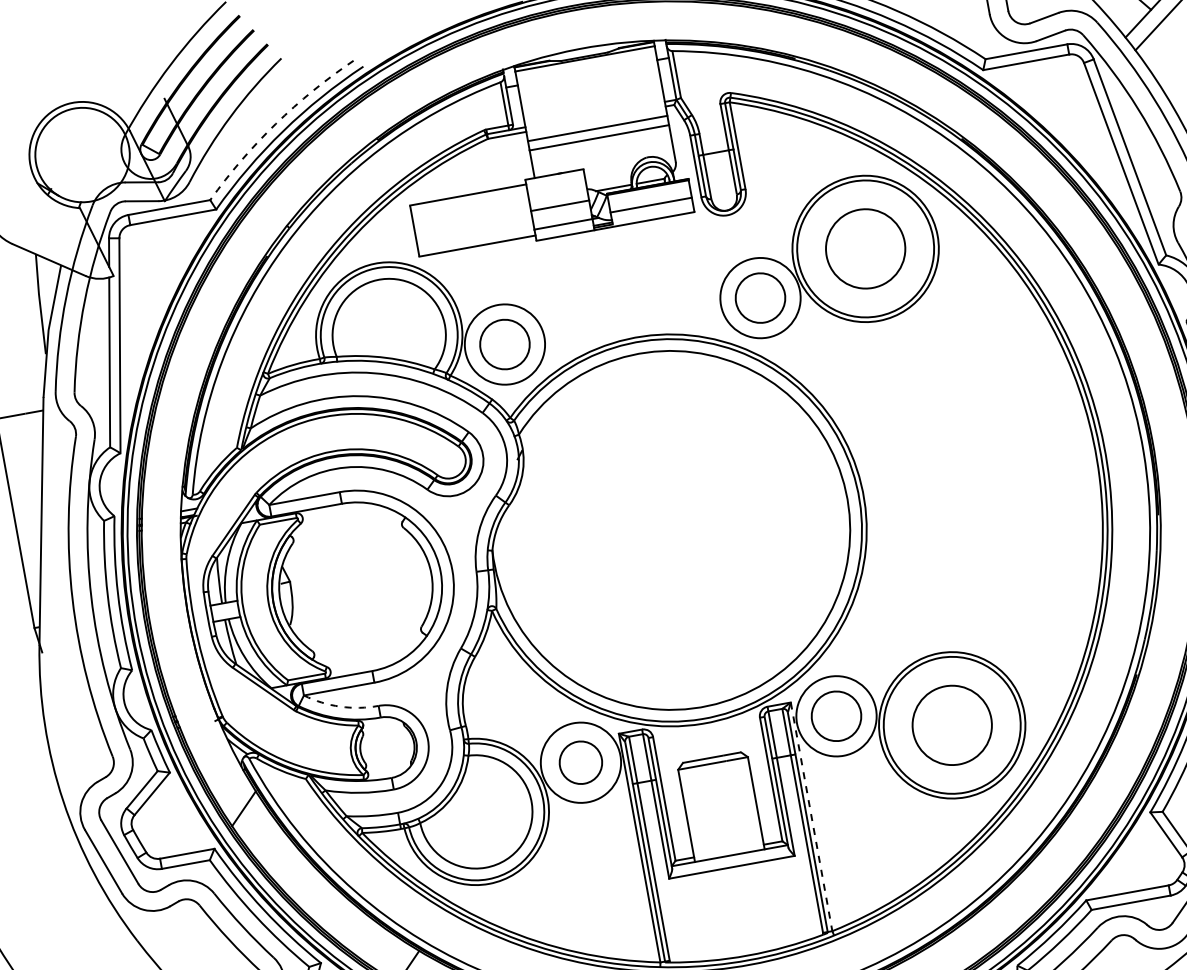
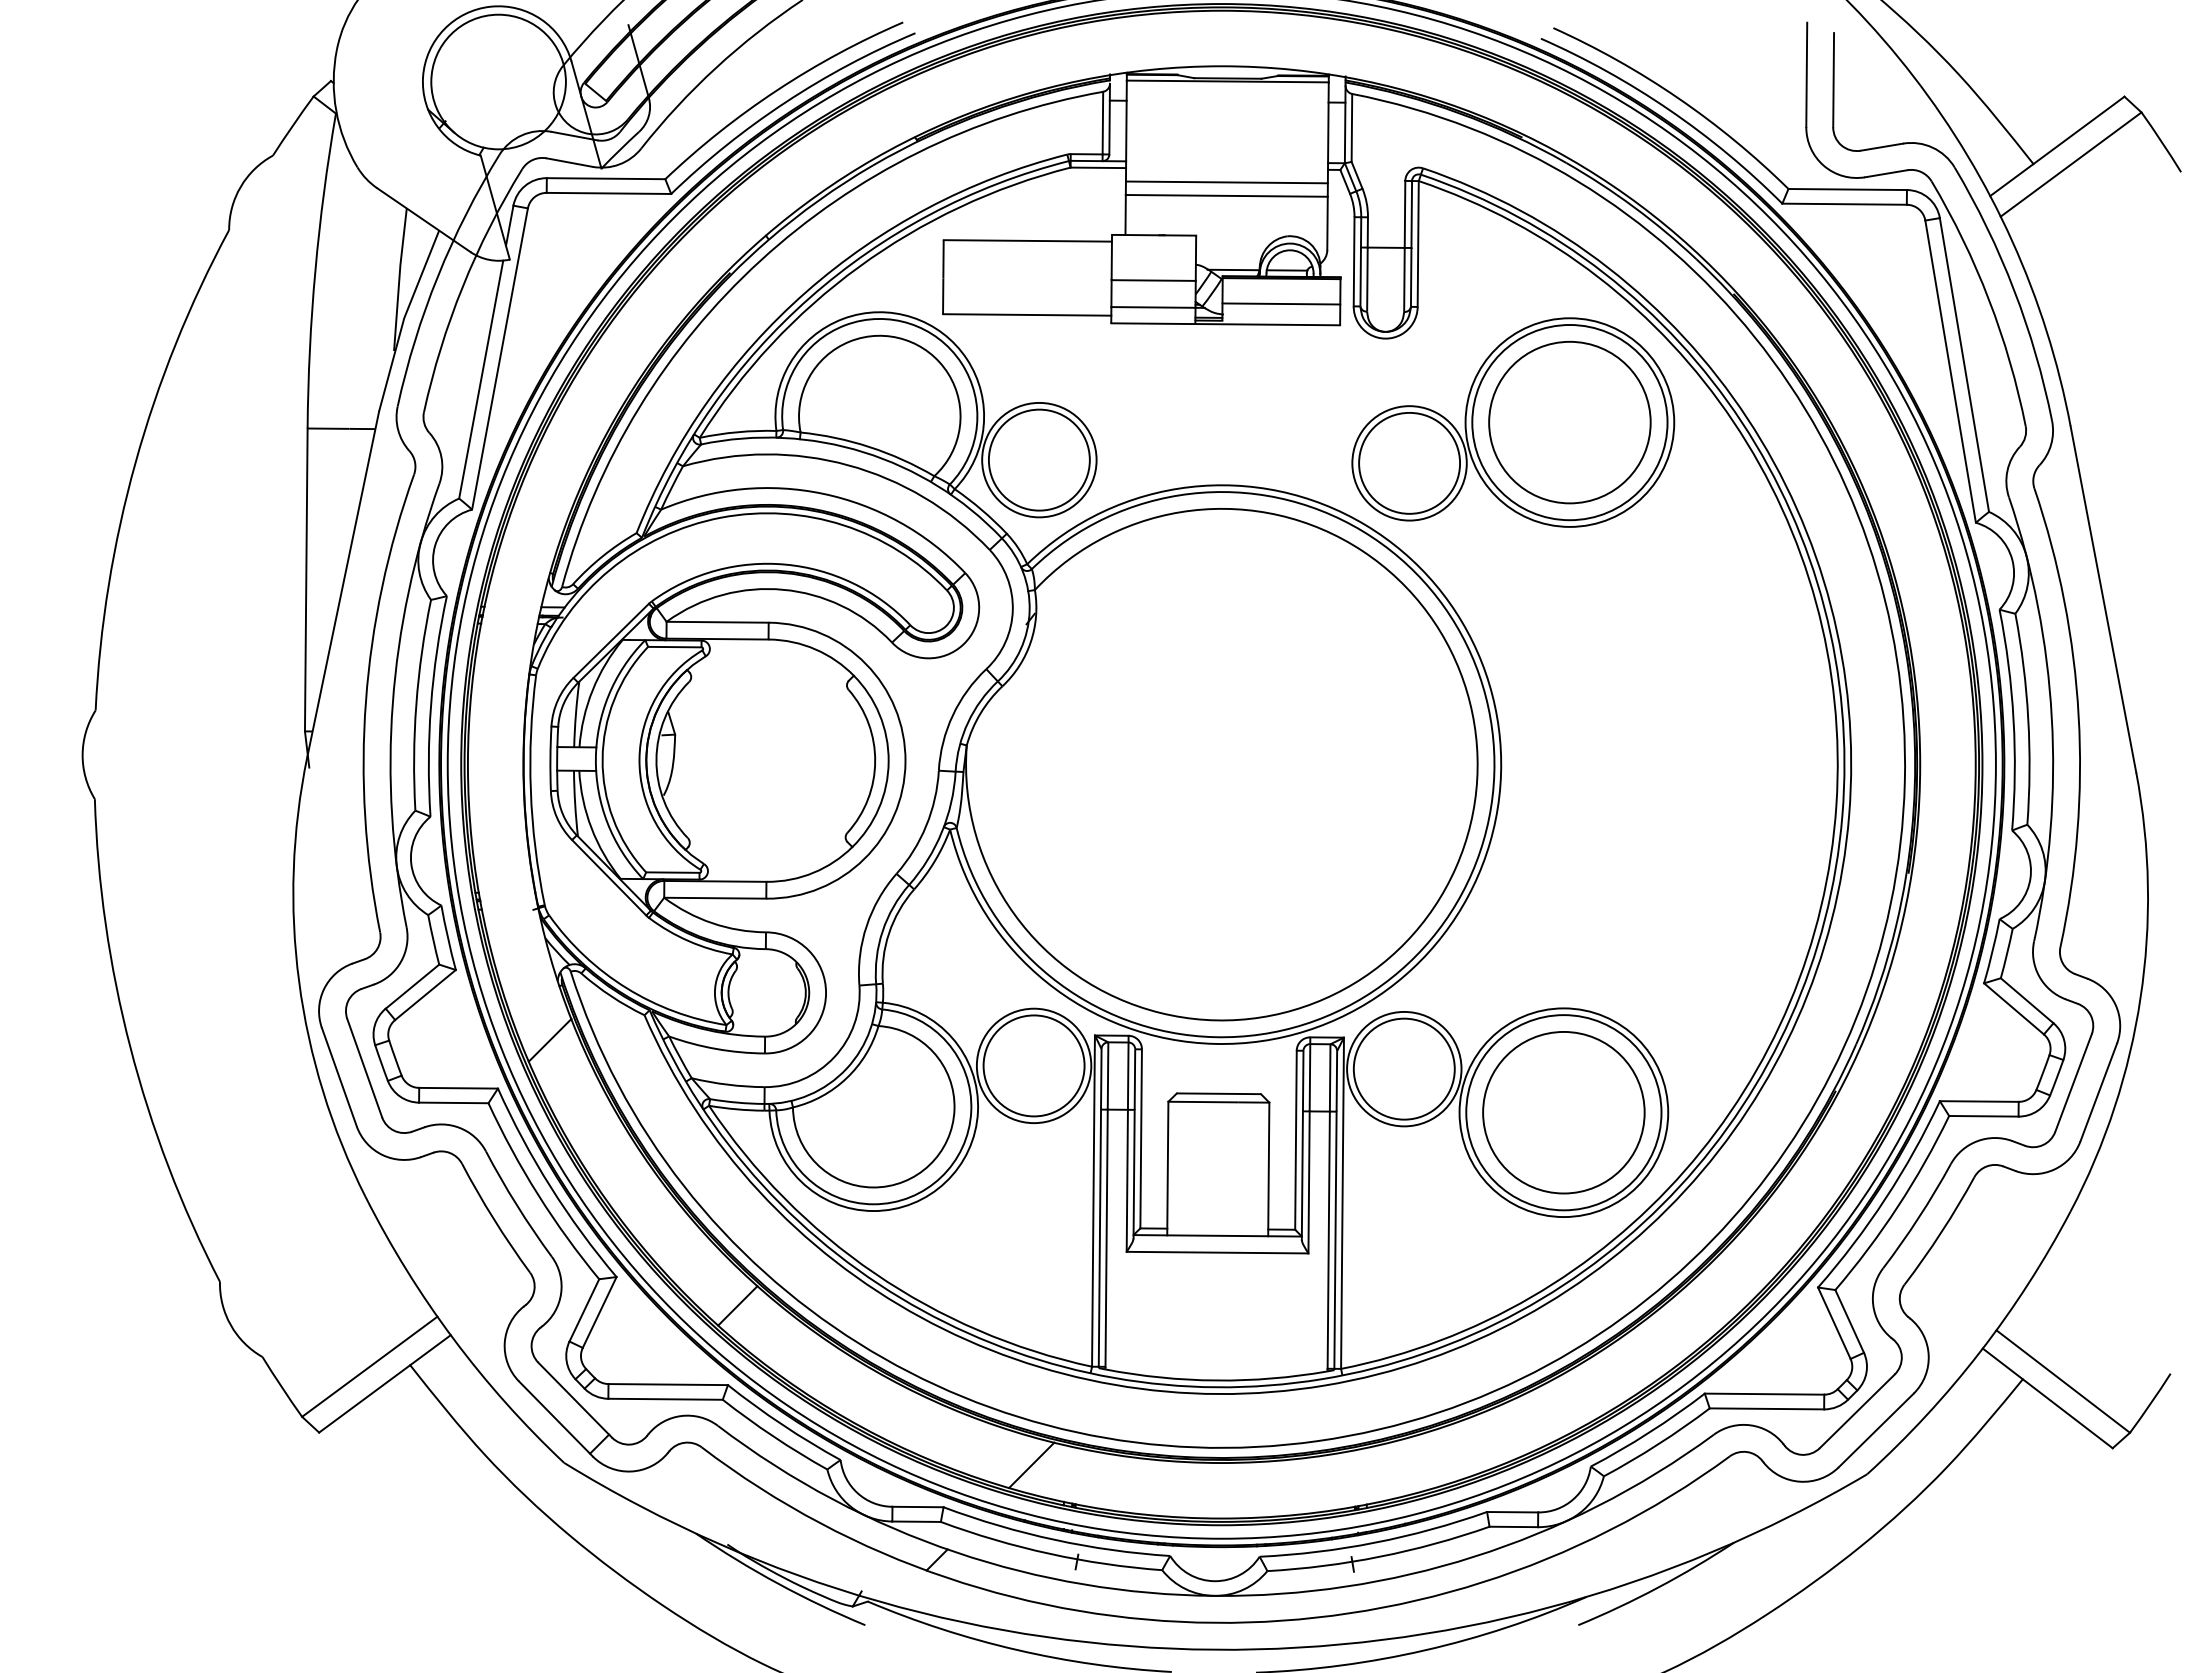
arc: (275, 124) -> (777, 90), dashed -> solid
circle: (865, 248) -> (1569, 422), size x1.43
circle: (760, 297) -> (1409, 462), size x1.43
circle: (504, 344) -> (1038, 459), size x1.43
arc: (340, 706) -> (712, 923), dashed -> solid
circle: (835, 715) -> (1403, 1068), size x1.43
circle: (951, 725) -> (1563, 1112), size x1.43
circle: (580, 762) -> (1033, 1065), size x1.67
line: (811, 817) -> (1342, 1203), dashed -> solid

